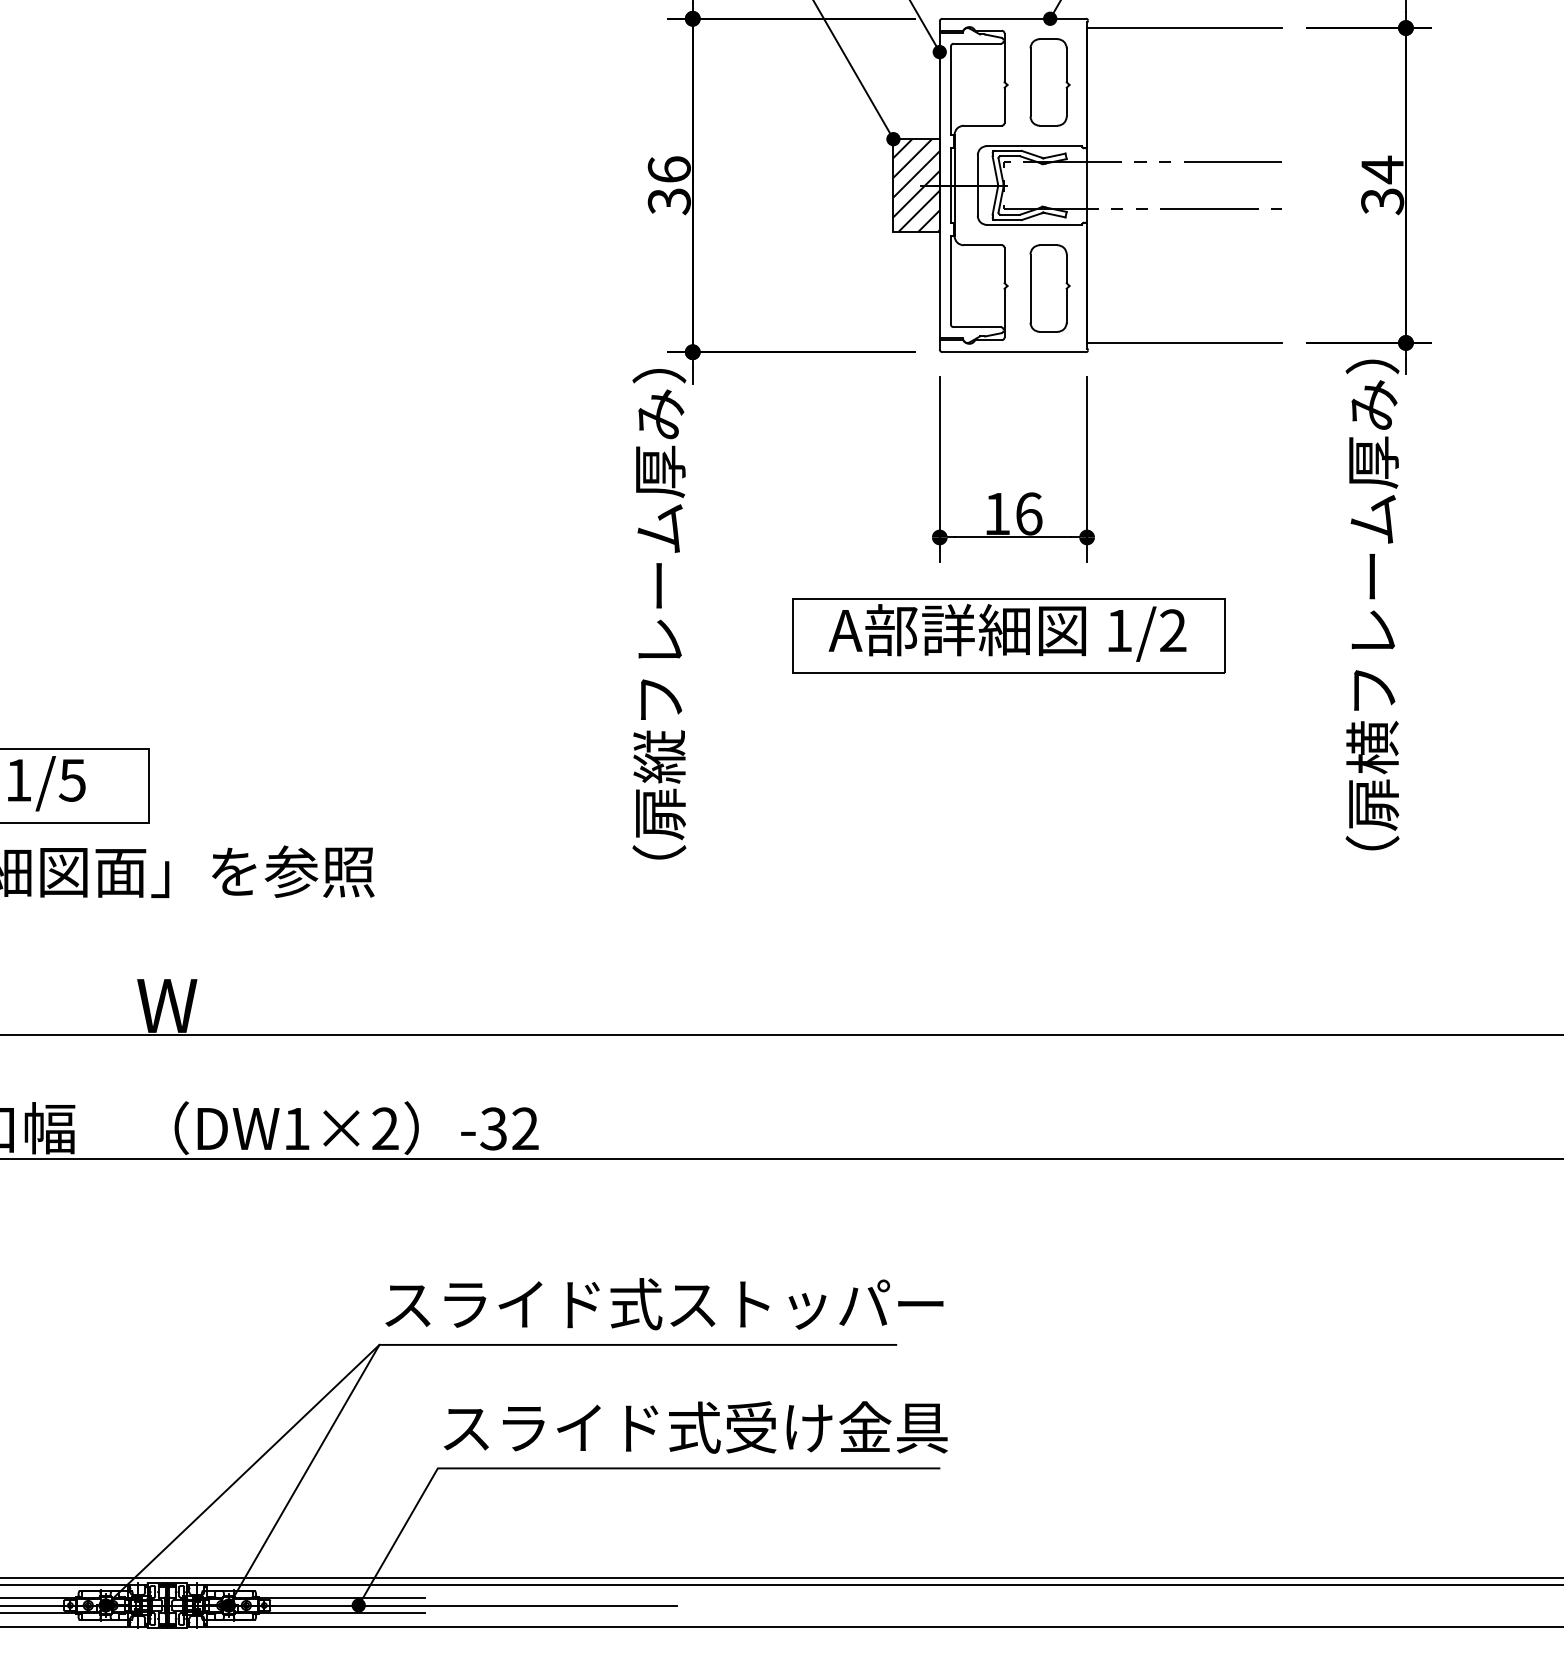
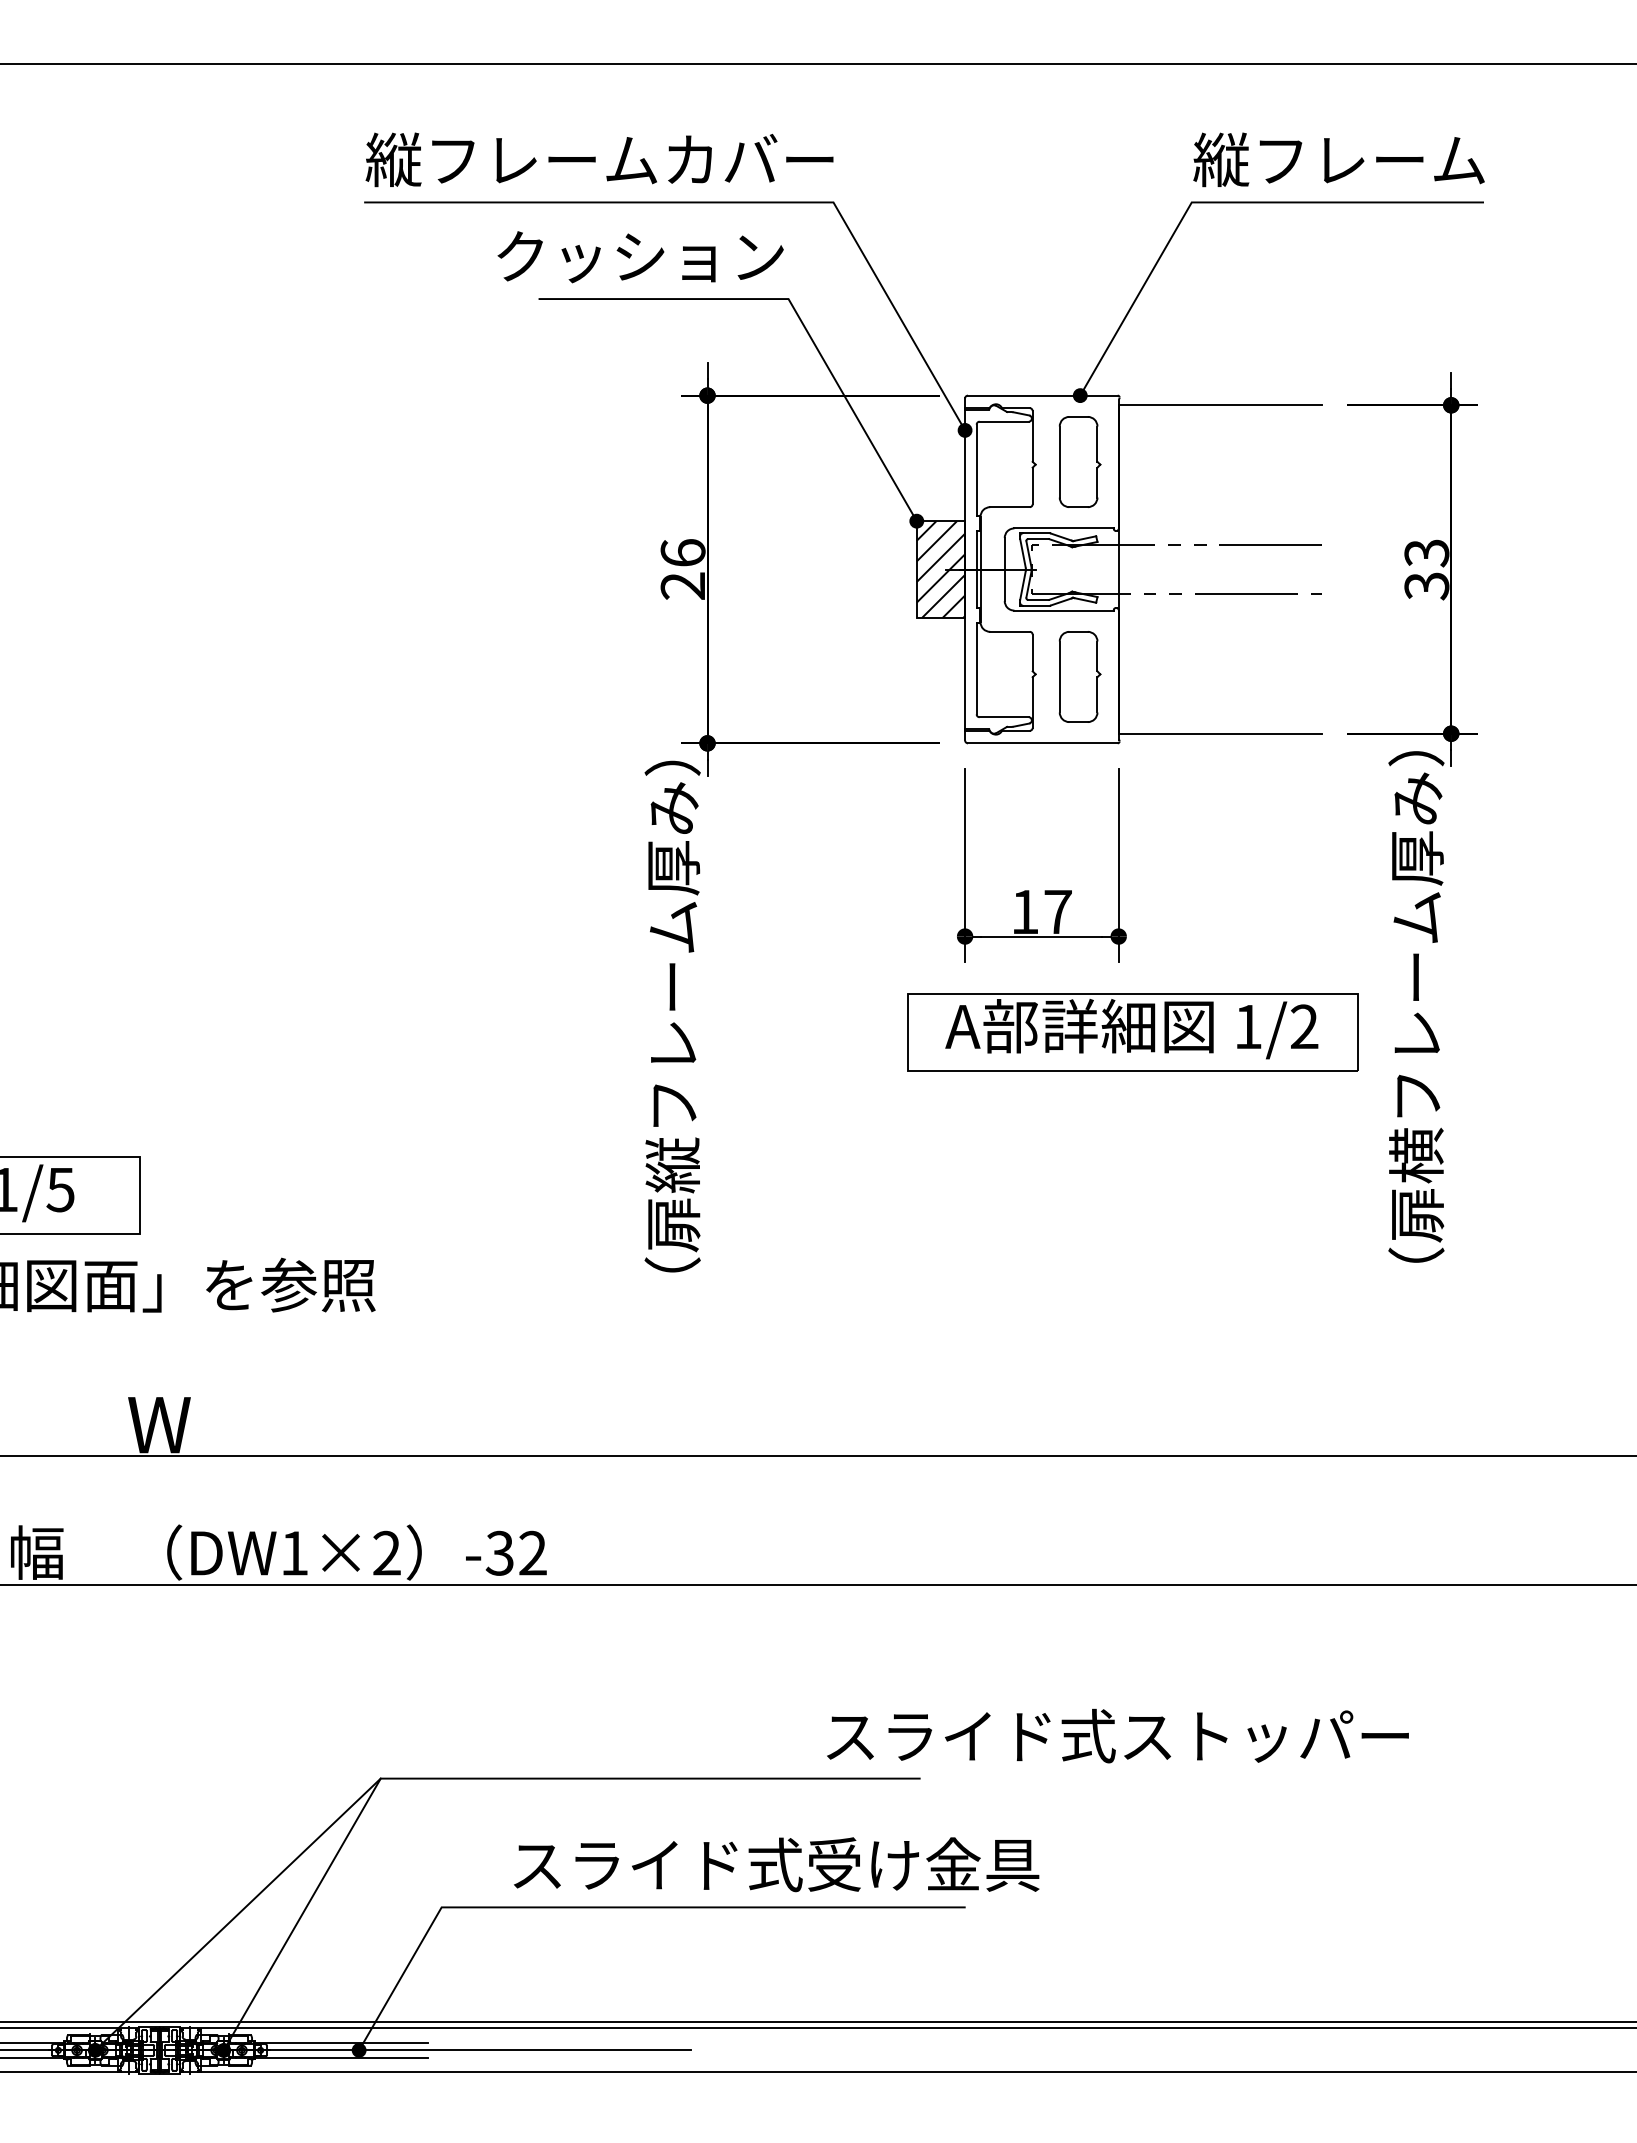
text: (1382, 170) -> (1426, 553), 34 -> 33
text: (669, 201) -> (683, 586), 36 -> 26
text: (1029, 513) -> (1058, 911), 16 -> 17
part: (1008, 636) -> (1132, 1032), moved
text: (664, 1303) -> (1117, 1735), moved
text: (695, 1427) -> (776, 1864), moved

